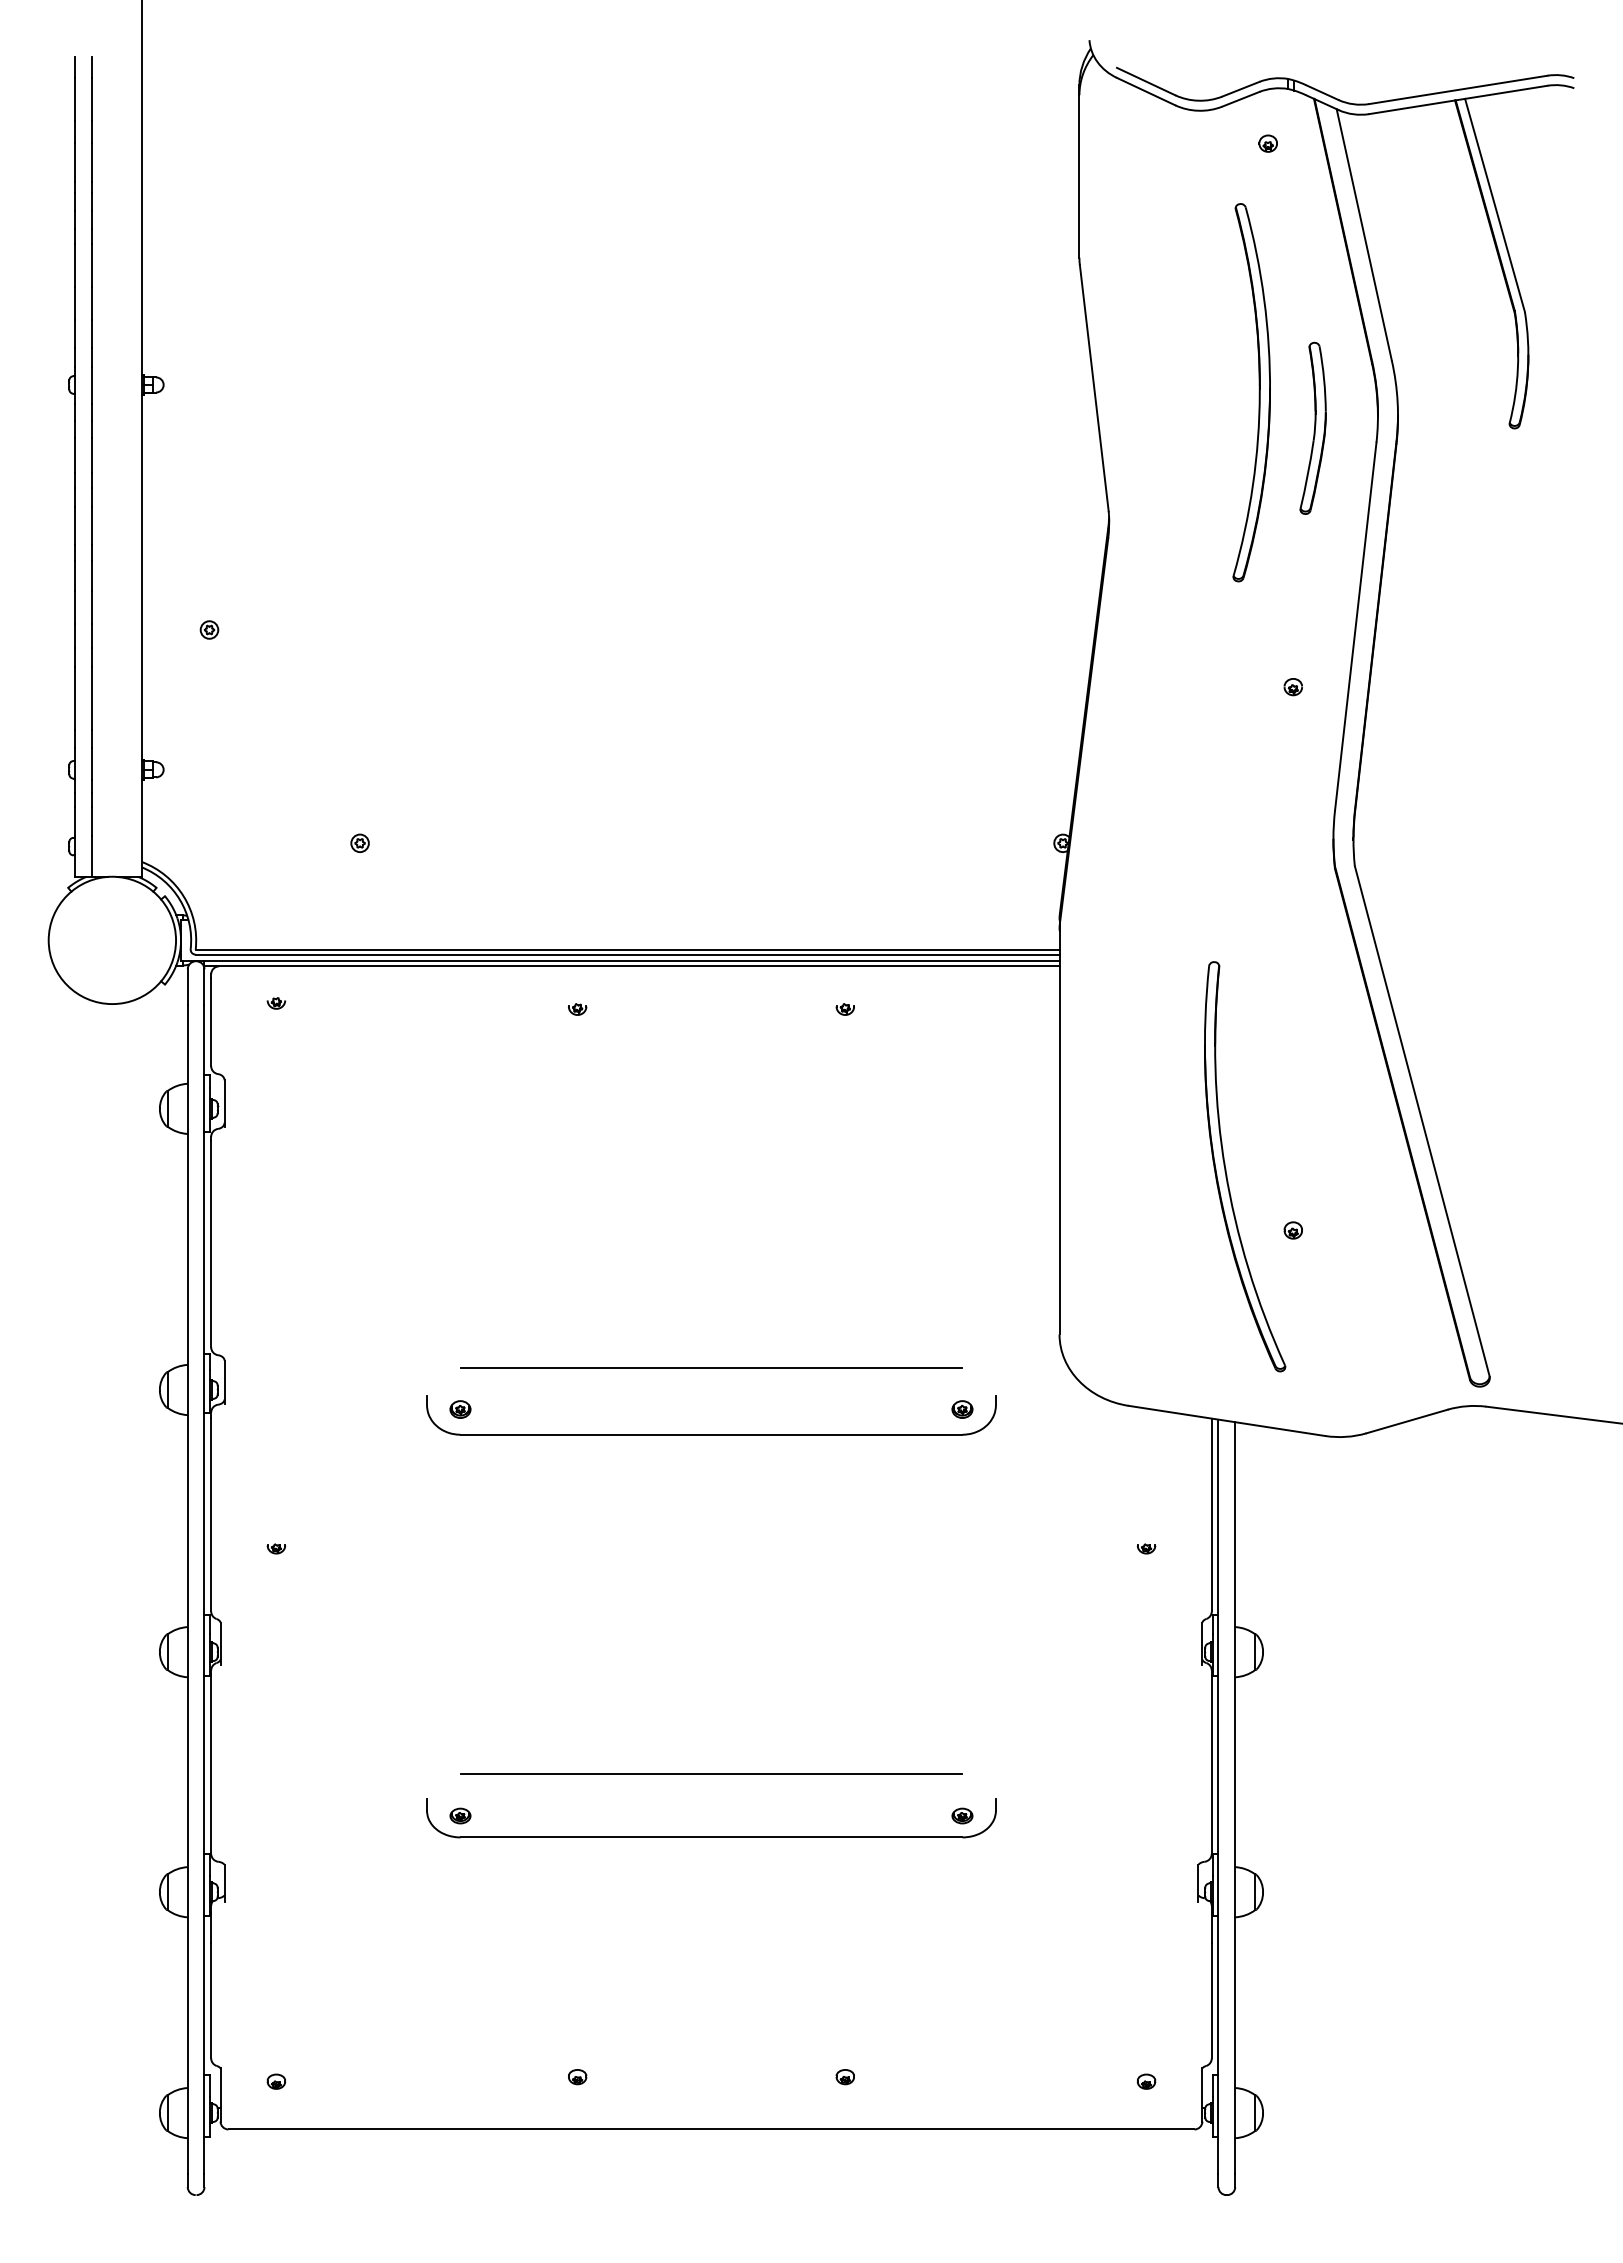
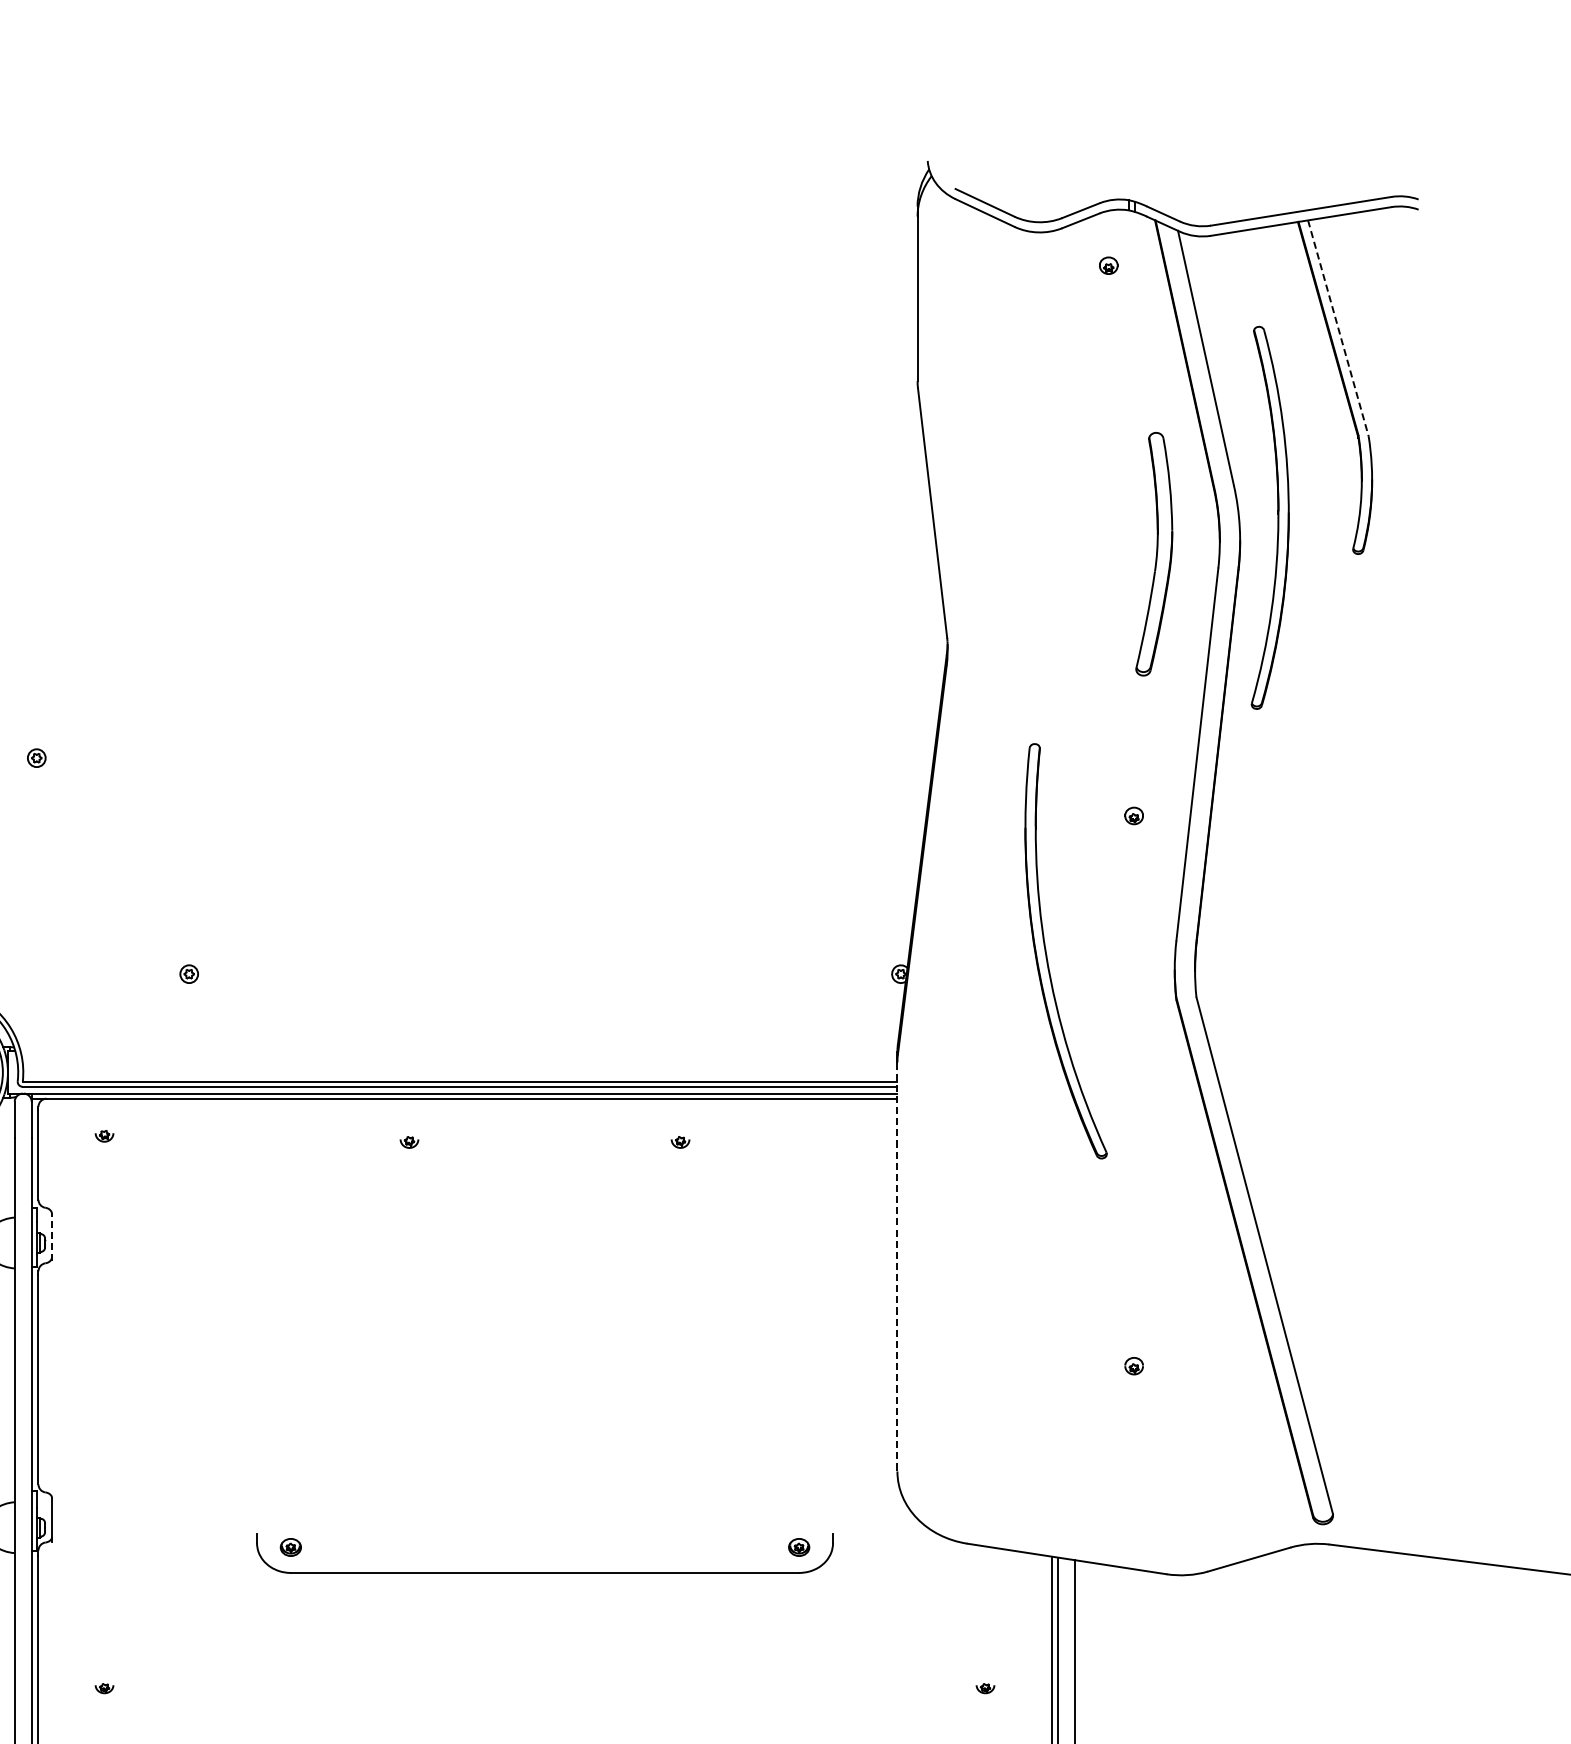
line: (1494, 205) -> (1337, 328), solid -> dashed
part: (1258, 392) -> (1277, 517), moved
part: (1312, 427) -> (1153, 553), size x1.4
line: (224, 1103) -> (51, 1237), solid -> dashed
line: (1059, 1132) -> (897, 1266), solid -> dashed
part: (1226, 1168) -> (1047, 953), moved
line: (711, 1367) -> (545, 1504), removed

